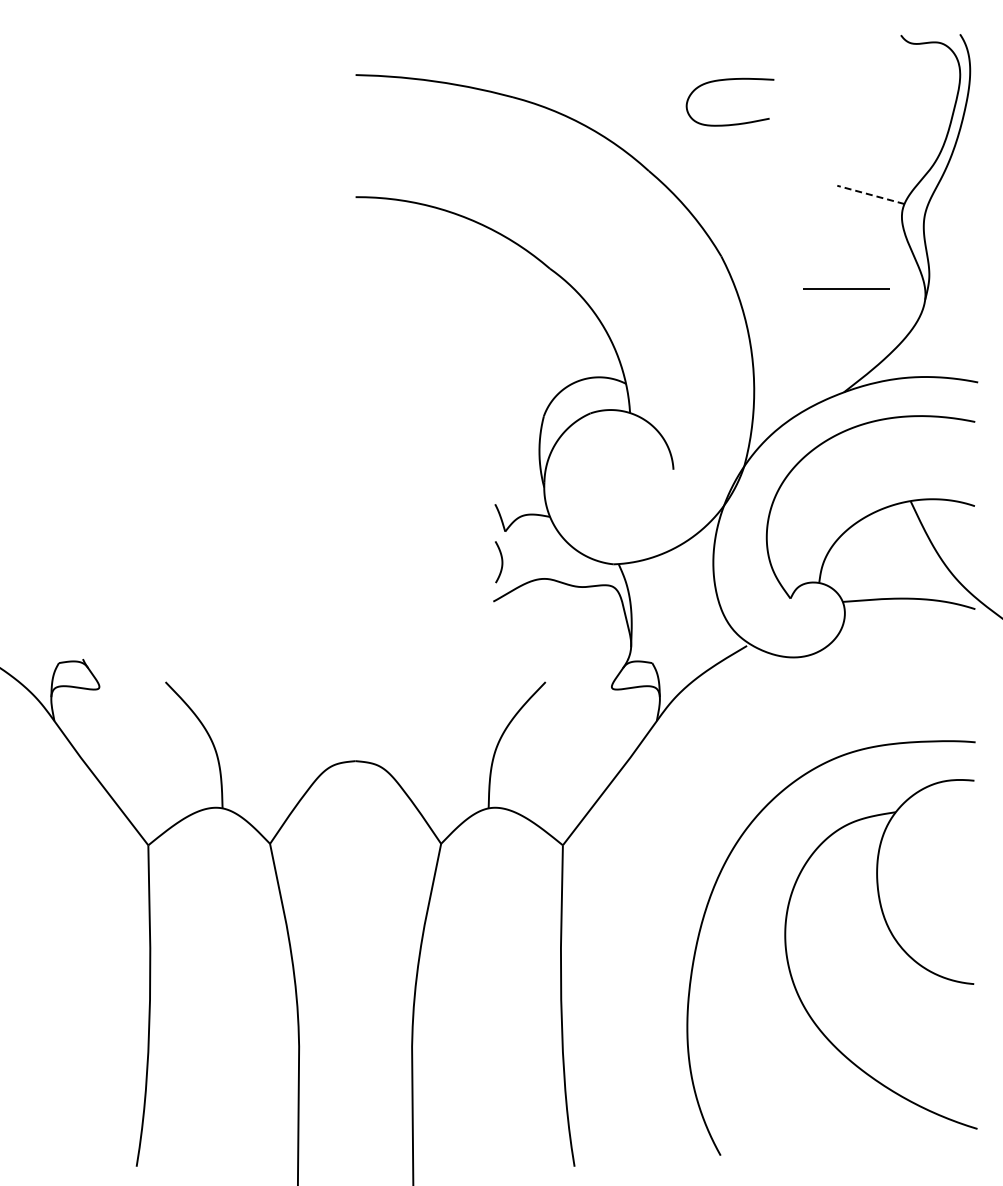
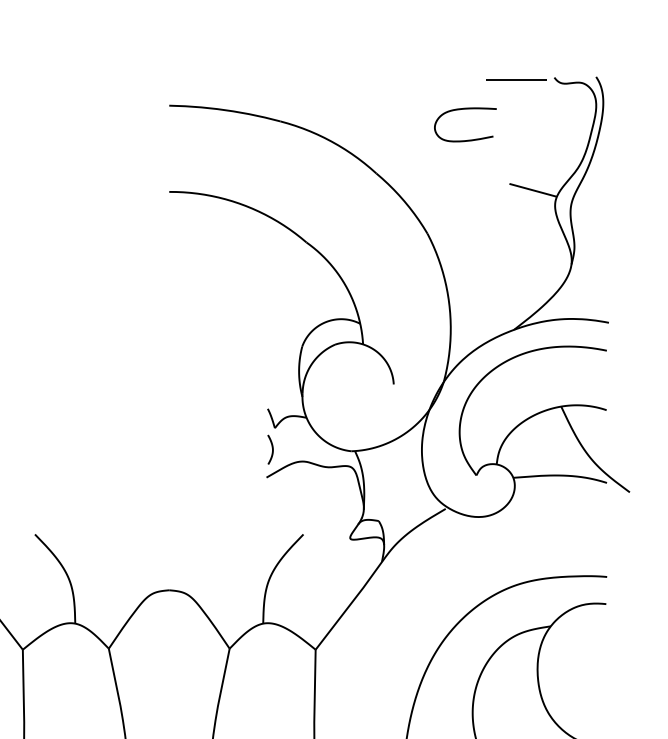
curve: (729, 80) -> (465, 109), moved
line: (870, 194) -> (532, 190), dashed -> solid
line: (846, 288) -> (515, 79), moved

